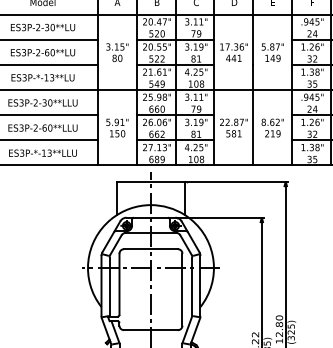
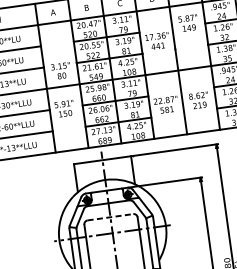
text: (117, 52) -> (61, 70), moved
text: (272, 52) -> (188, 23), moved
text: (117, 127) -> (64, 108), moved
line: (150, 249) -> (110, 217), solid -> dashed

